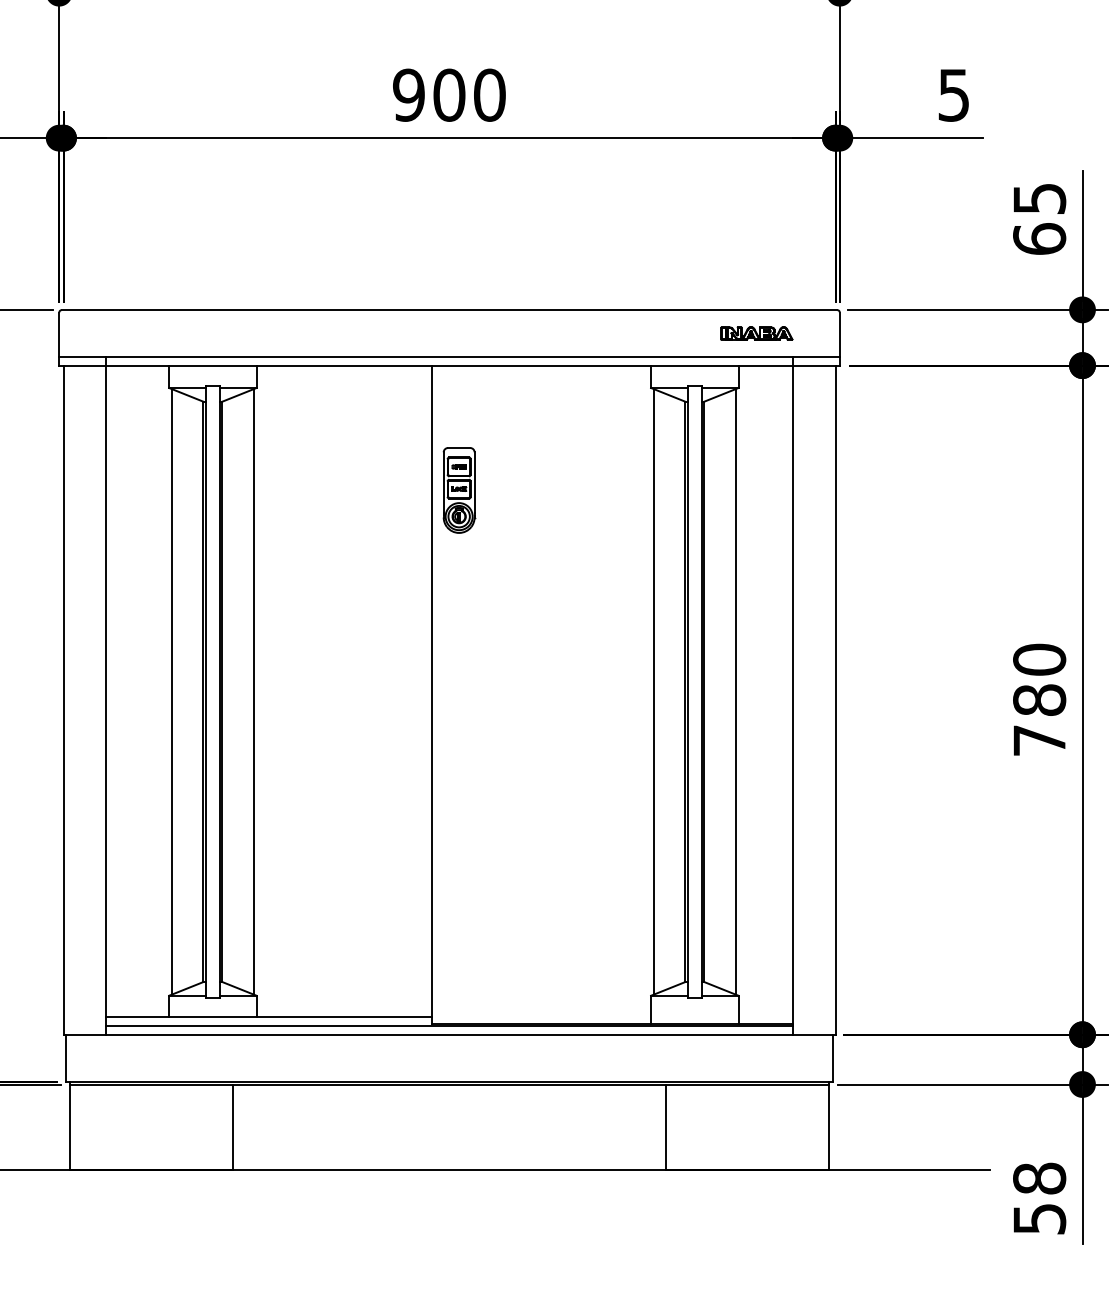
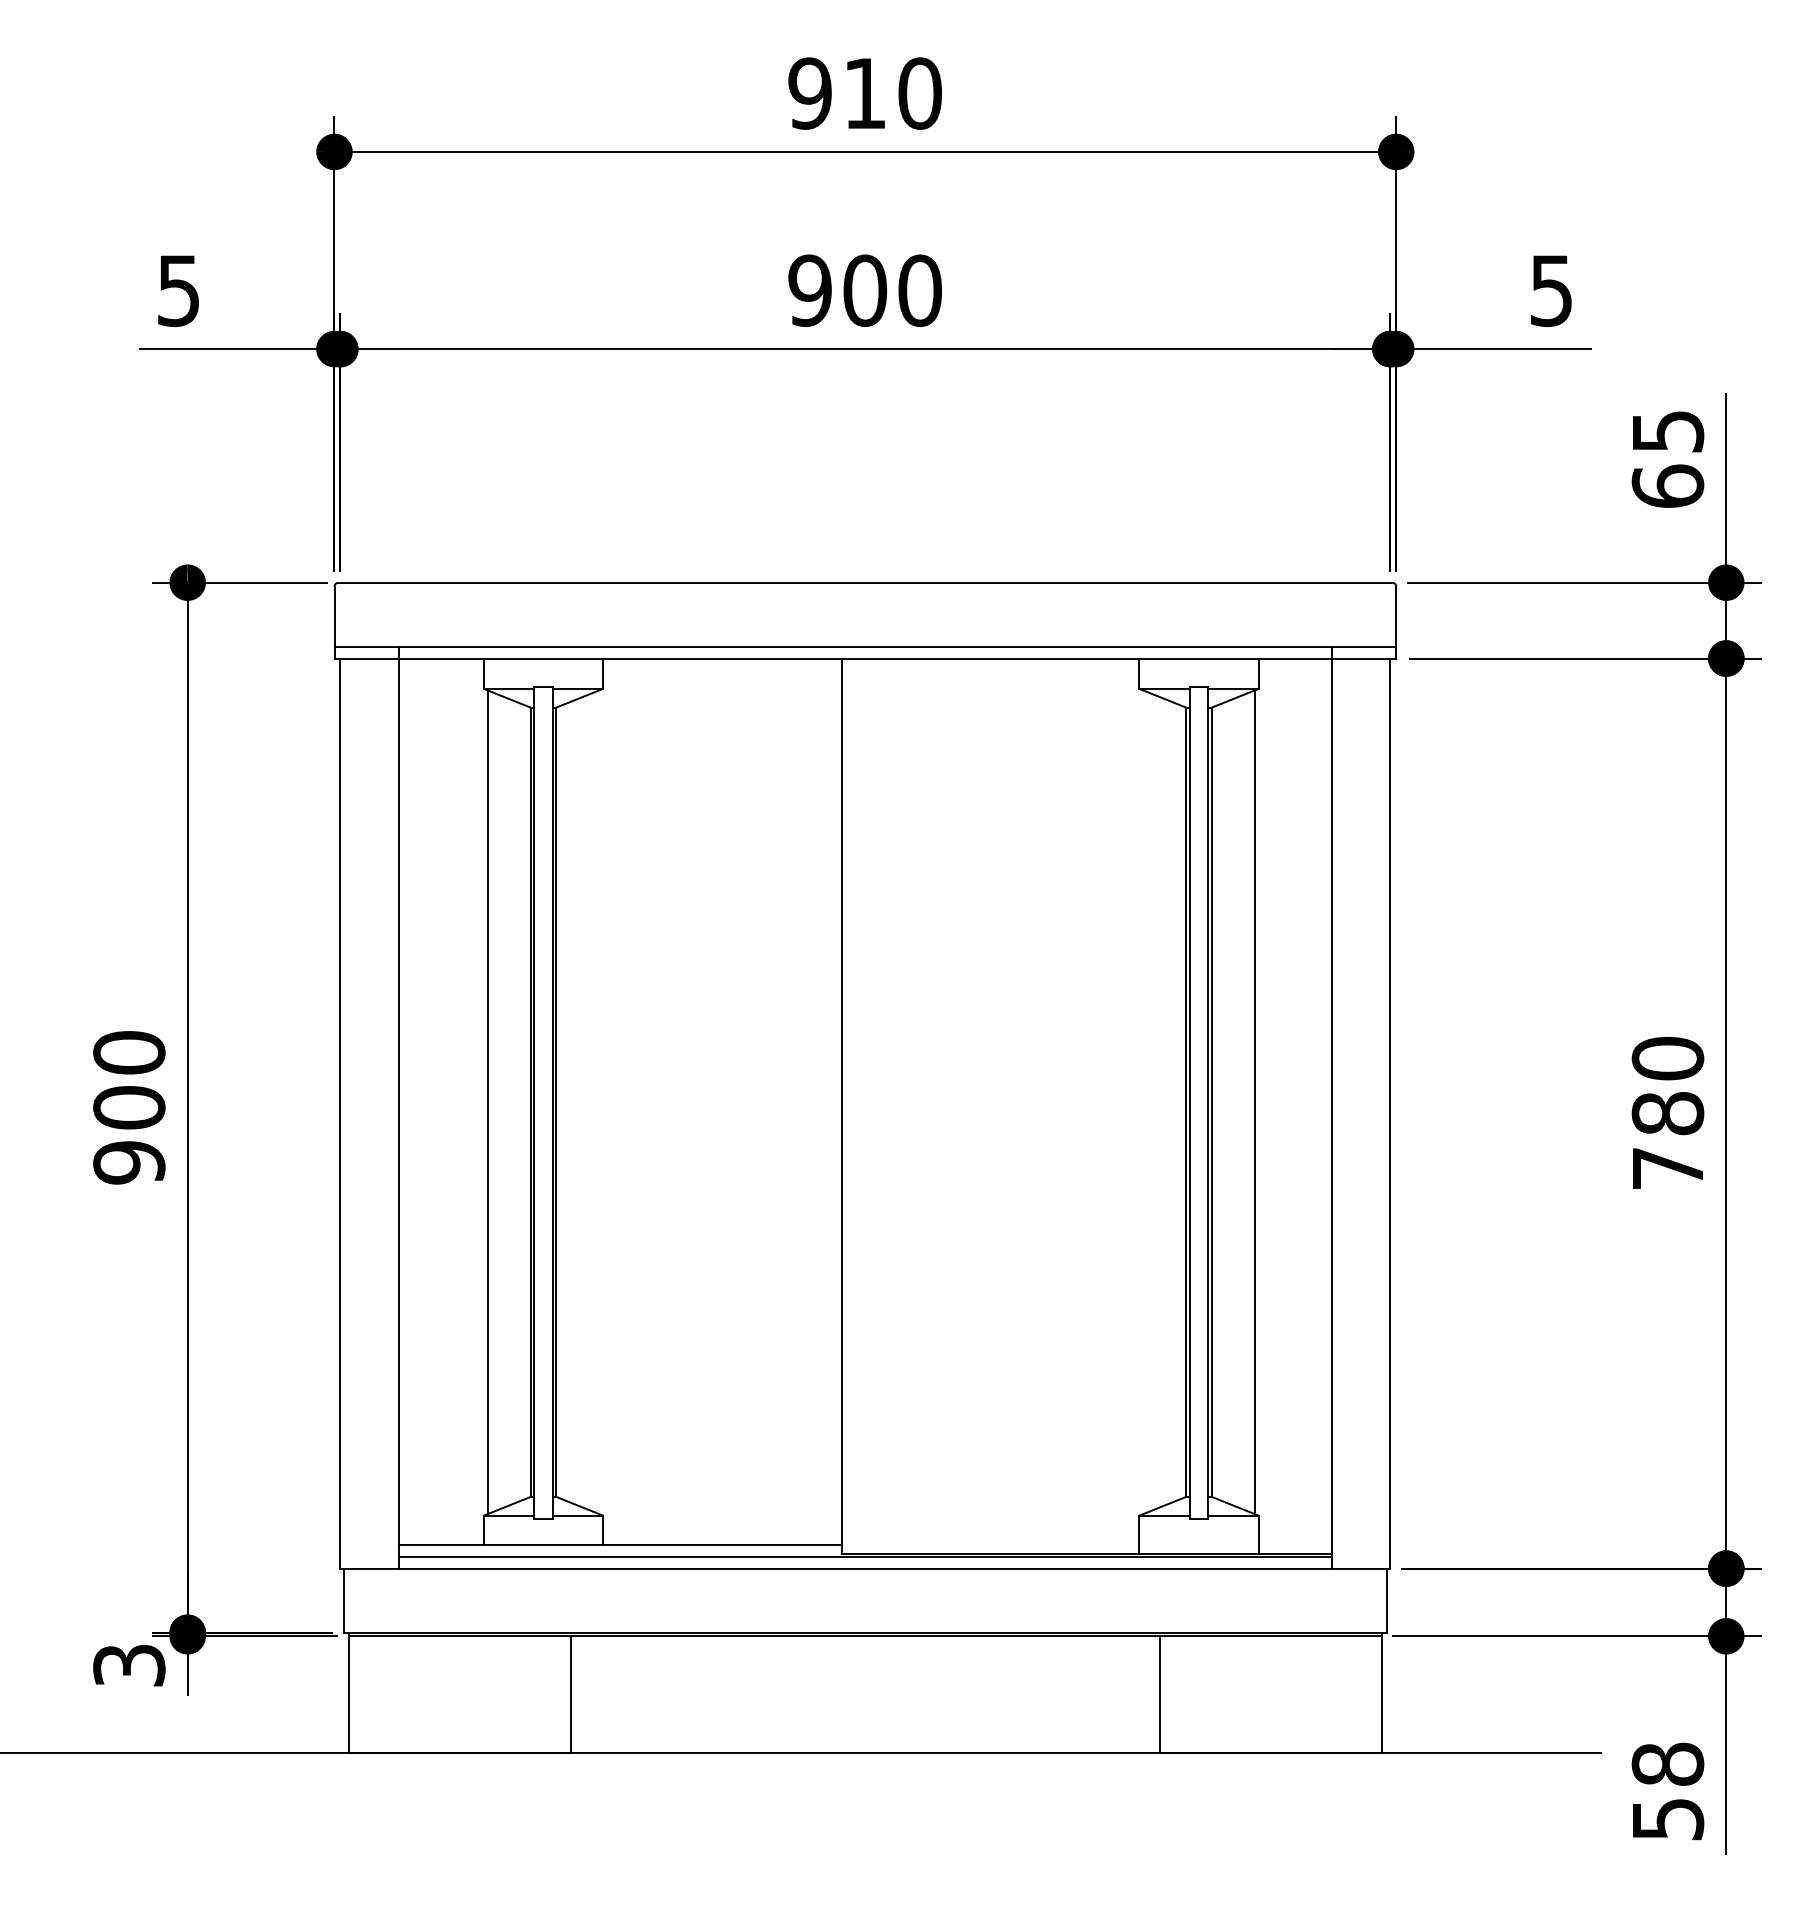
part: (756, 333) -> (1283, 614), removed
part: (459, 489) -> (878, 827), removed
line: (254, 692) -> (599, 1102), removed
line: (653, 692) -> (1142, 1102), removed

